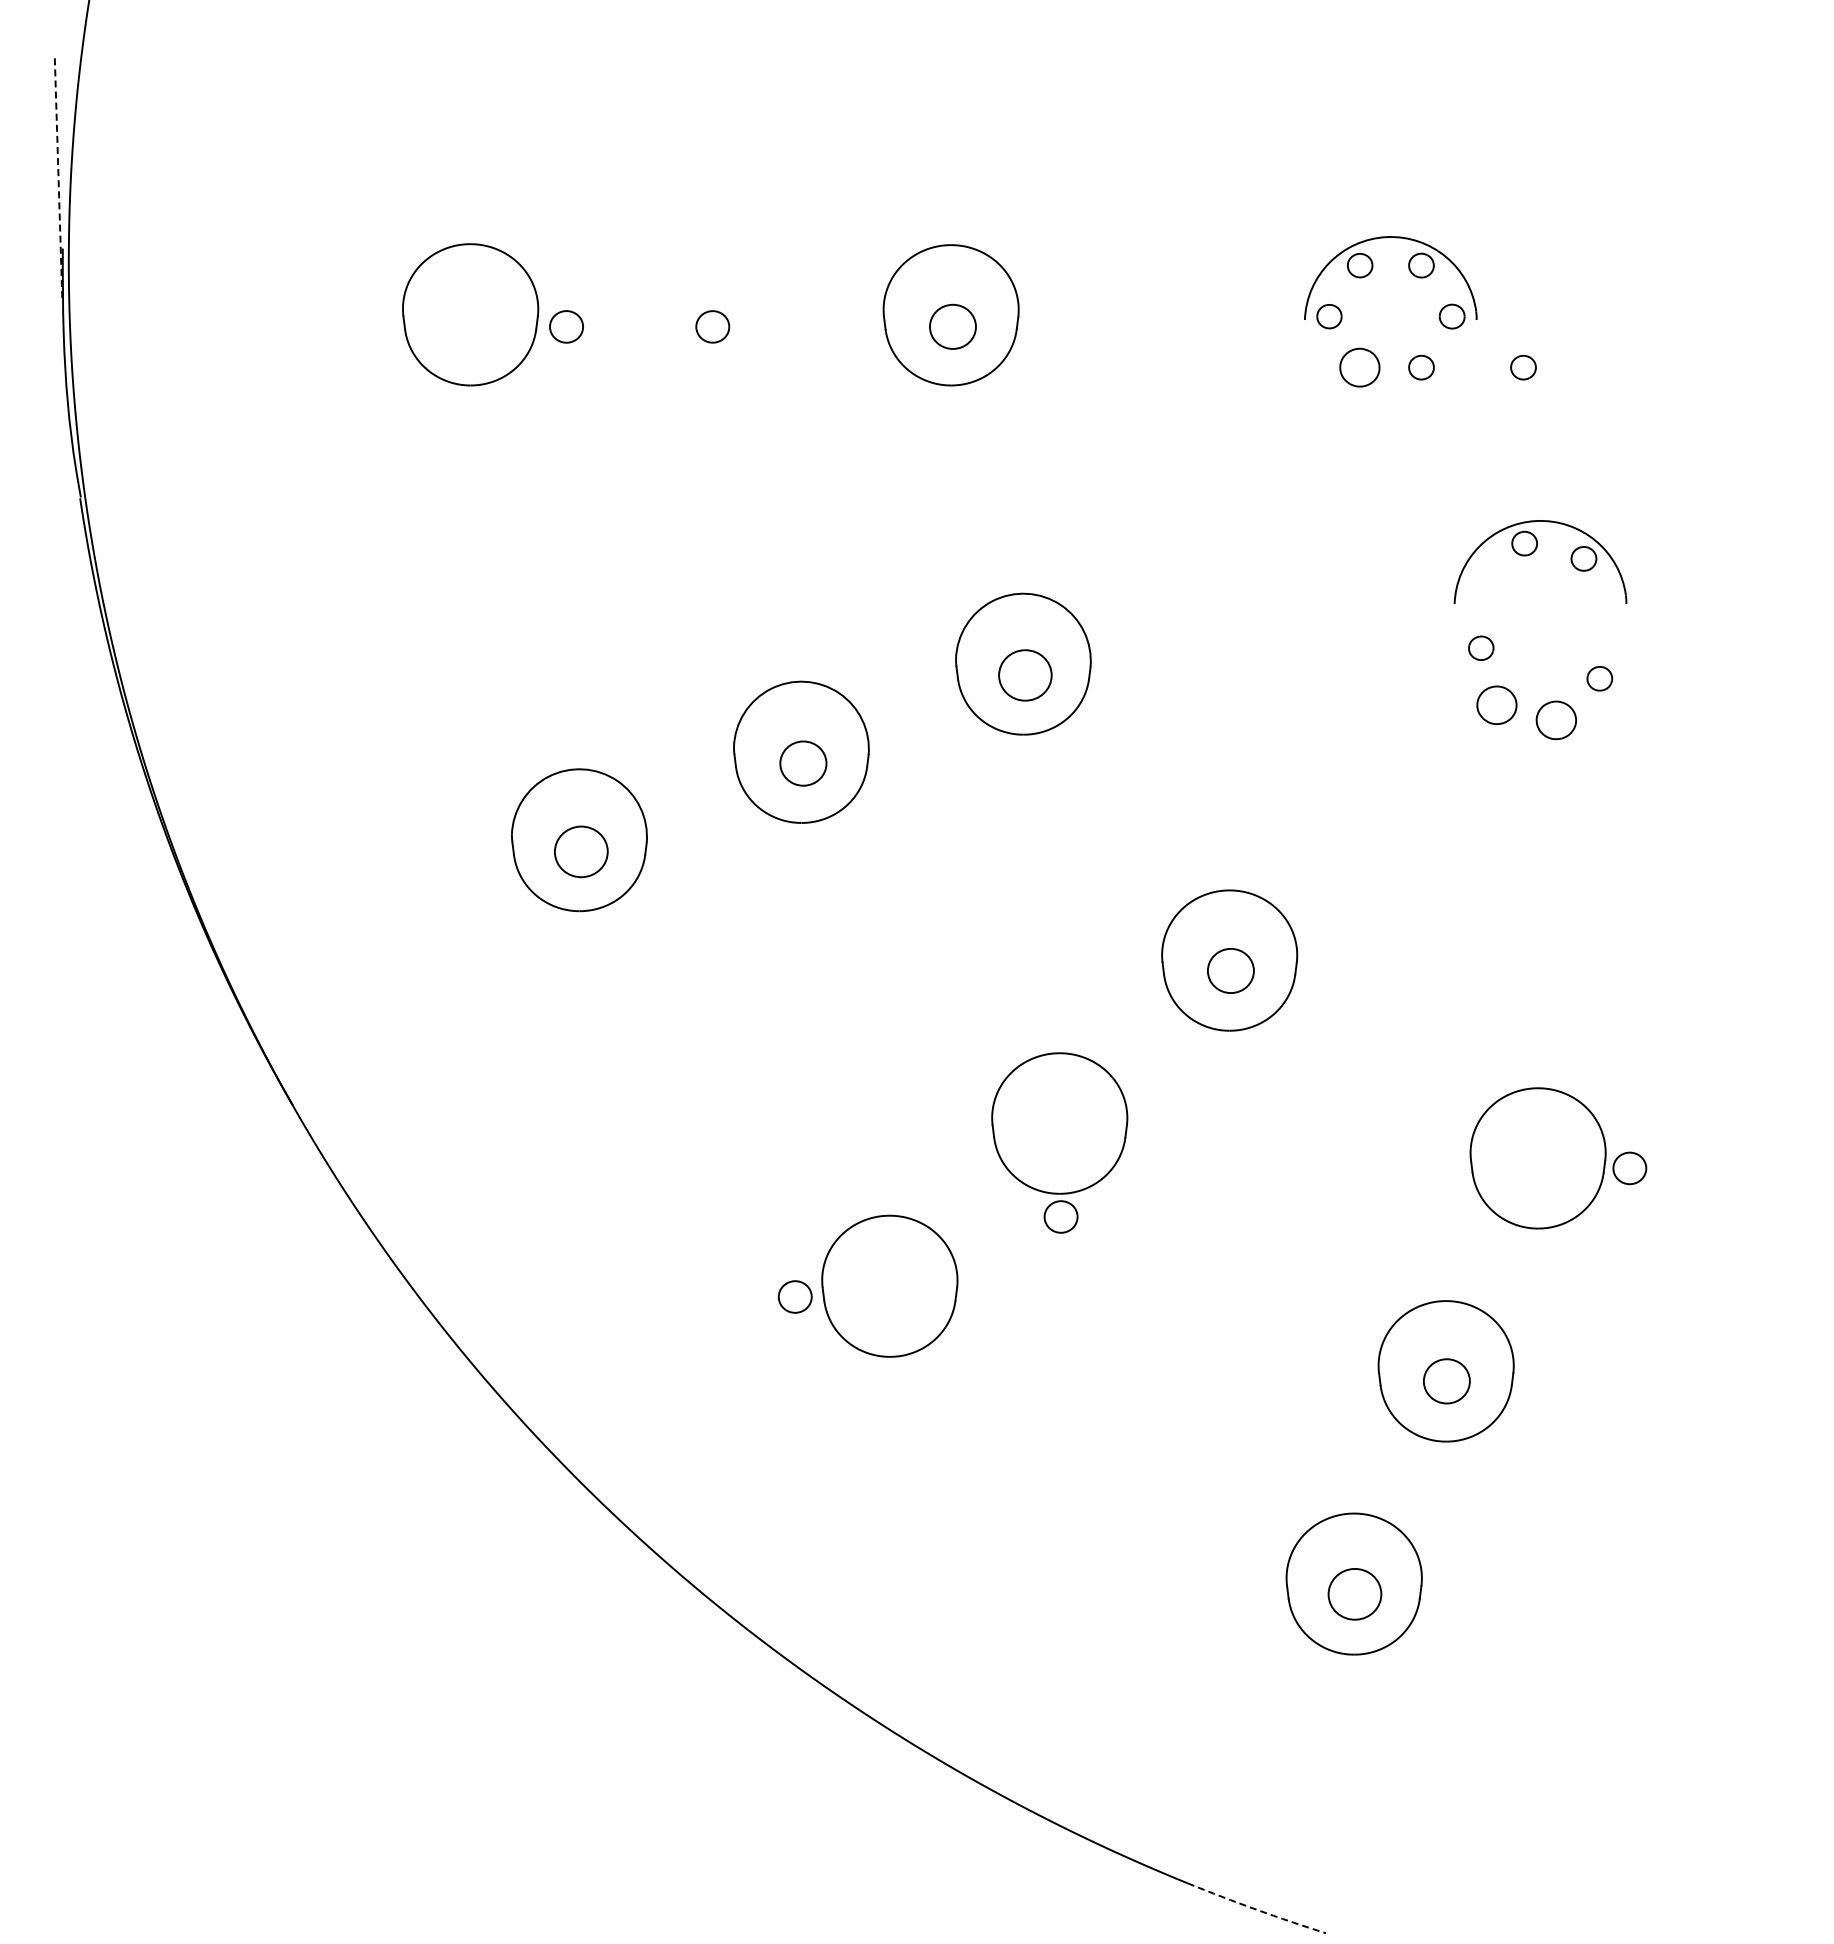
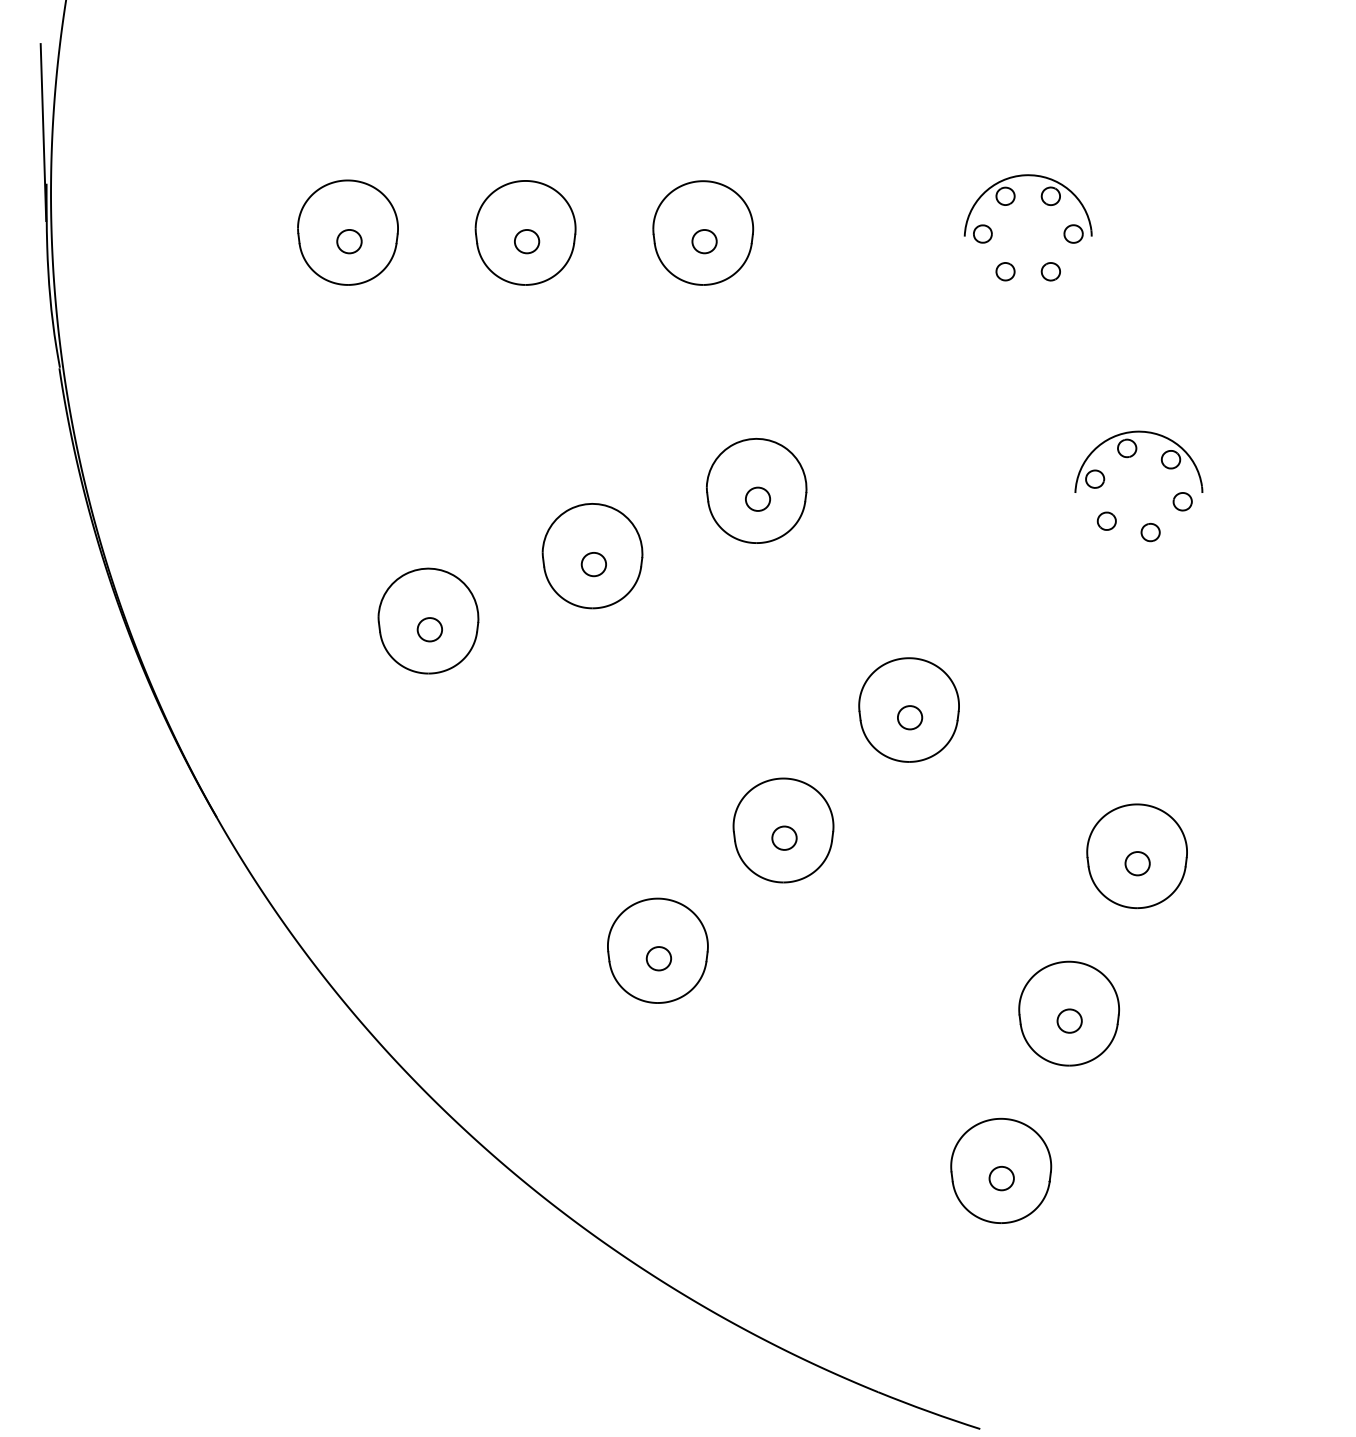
line: (58, 179) -> (43, 132), dashed -> solid
part: (710, 314) -> (525, 232), added
part: (566, 326) -> (349, 241), moved
part: (952, 326) -> (704, 241), size x0.71
part: (1360, 367) -> (1005, 271), size x0.62
part: (1523, 367) -> (1126, 271), removed
part: (1533, 553) -> (1133, 455), moved
part: (1024, 675) -> (757, 499), size x0.62
part: (1497, 704) -> (1107, 520), size x0.62
part: (1556, 720) -> (1150, 532), size x0.62
part: (802, 763) -> (593, 564), size x0.71
part: (581, 851) -> (429, 629), size x0.62
part: (1230, 970) -> (909, 717), size x0.71
part: (1629, 1168) -> (1137, 863), moved
part: (1060, 1216) -> (784, 837), moved
part: (794, 1296) -> (658, 958), moved
part: (1446, 1381) -> (1069, 1021), size x0.71
part: (1354, 1594) -> (1001, 1178), size x0.62
arc: (1256, 1909) -> (928, 1411), dashed -> solid

